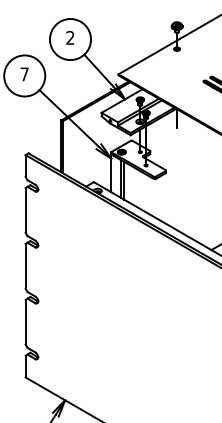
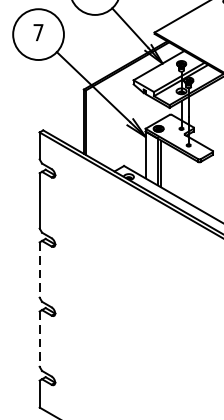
line: (25, 266) -> (39, 270), solid -> dashed
line: (25, 322) -> (39, 339), solid -> dashed

